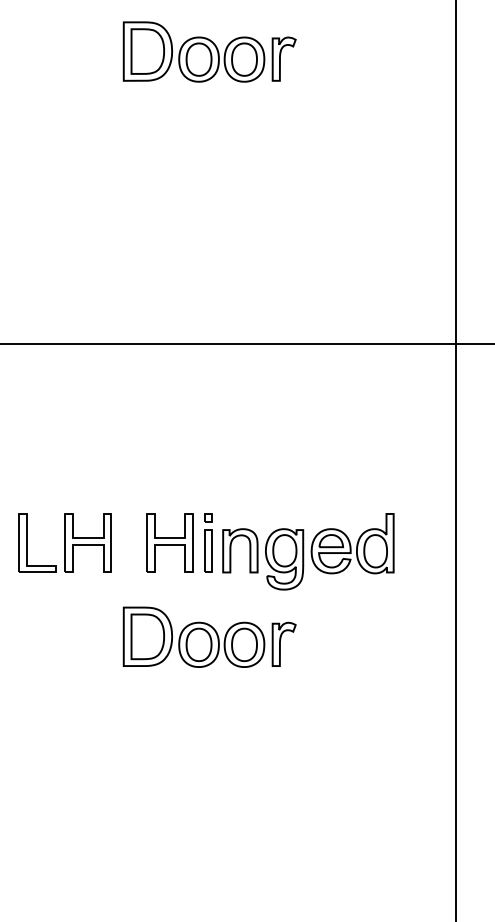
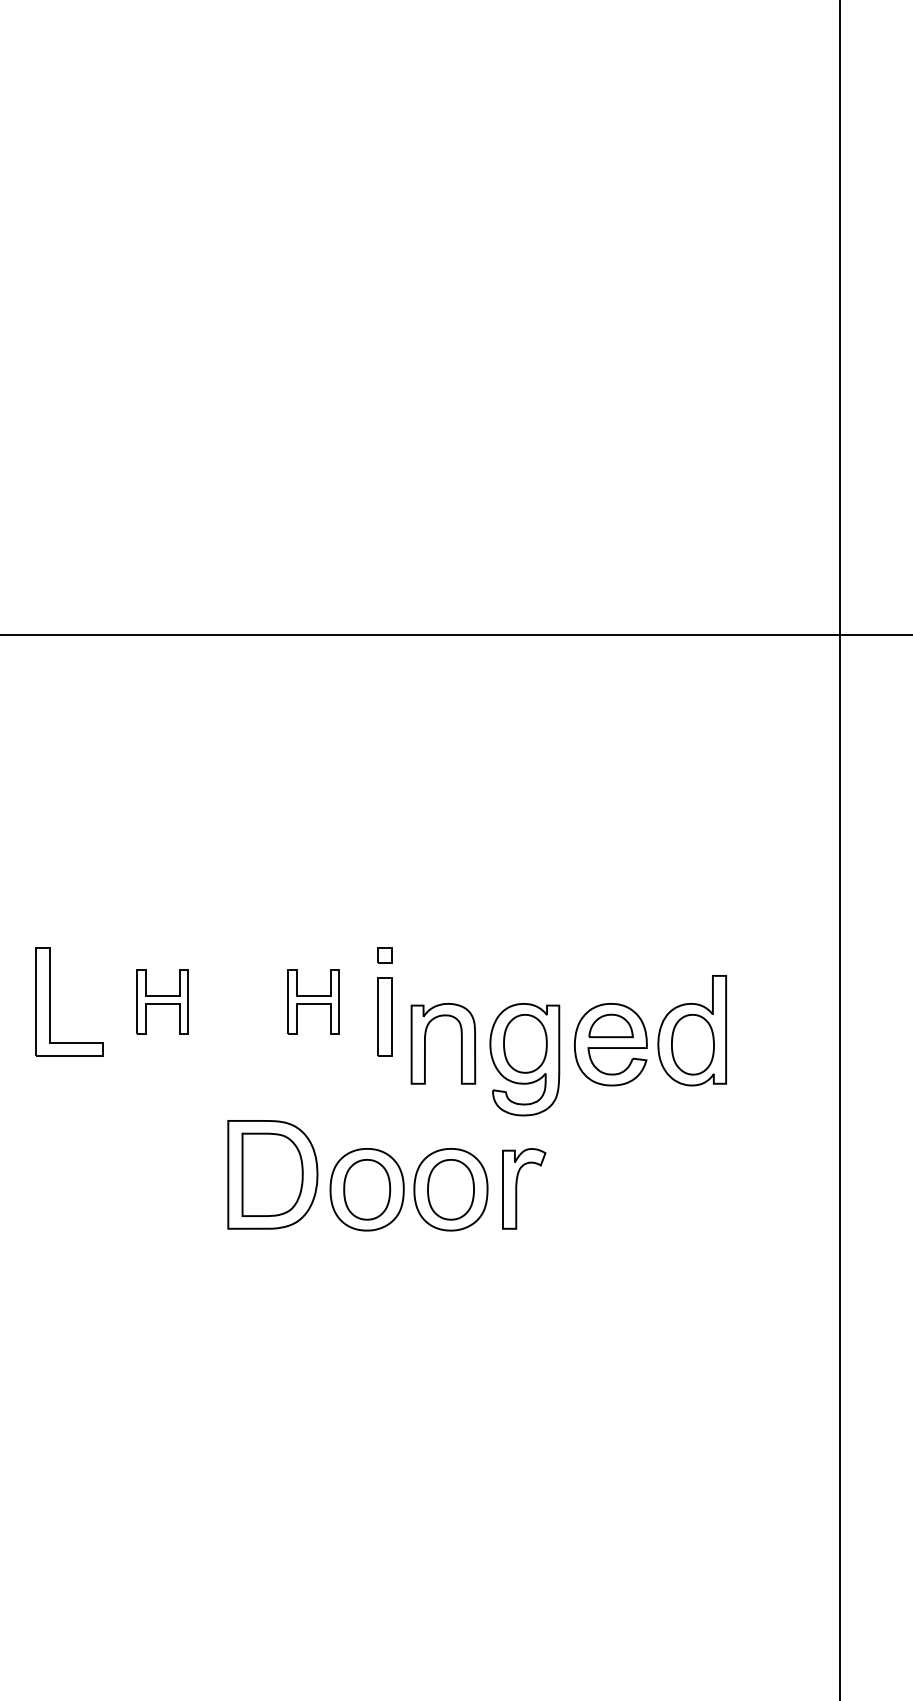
part: (209, 51) -> (386, 95), removed
part: (87, 542) -> (161, 1000), size x0.6
part: (169, 542) -> (312, 1000), size x0.6
part: (308, 551) -> (569, 1045), moved

